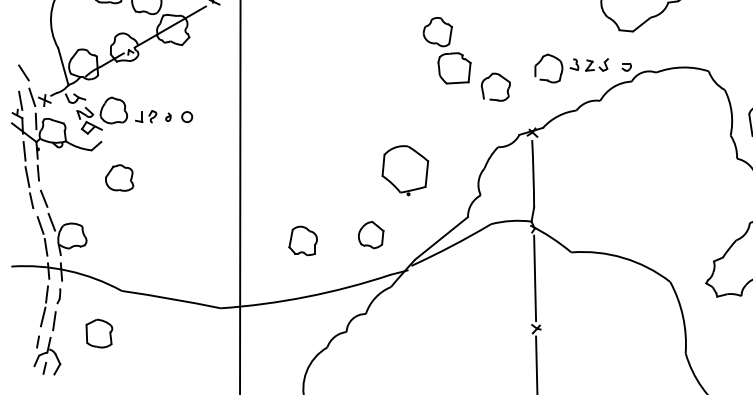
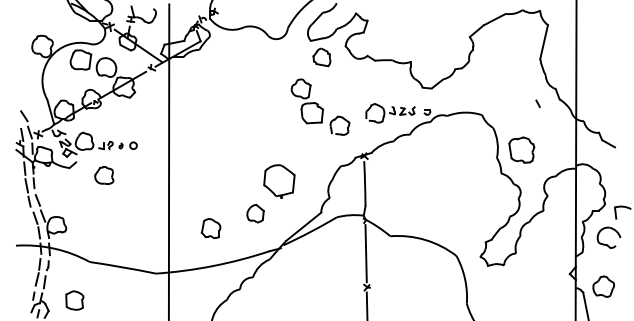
part: (119, 177) -> (104, 175), moved
part: (371, 234) -> (255, 213), moved
part: (98, 333) -> (74, 300), moved

